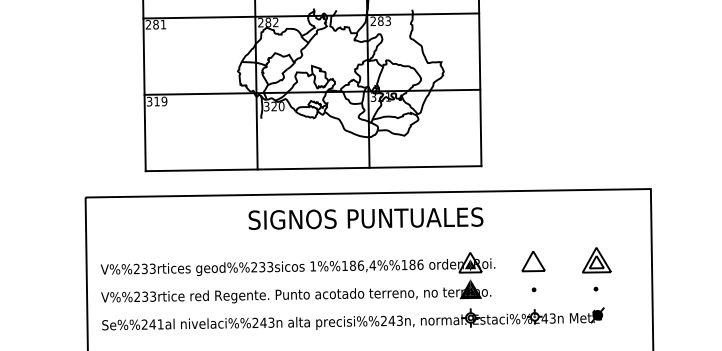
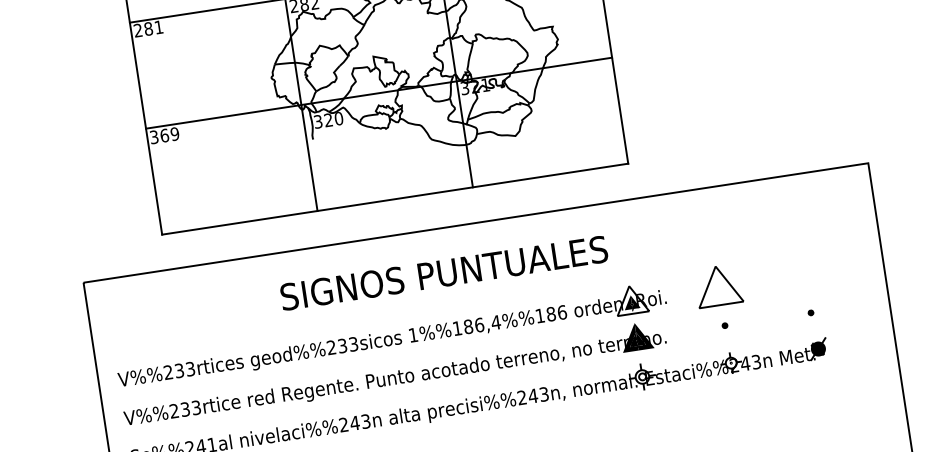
text: (156, 101) -> (163, 135), 319 -> 369
text: (365, 218) -> (443, 273), moved
part: (596, 260) -> (806, 273), removed
part: (533, 261) -> (718, 286), size x1.4

